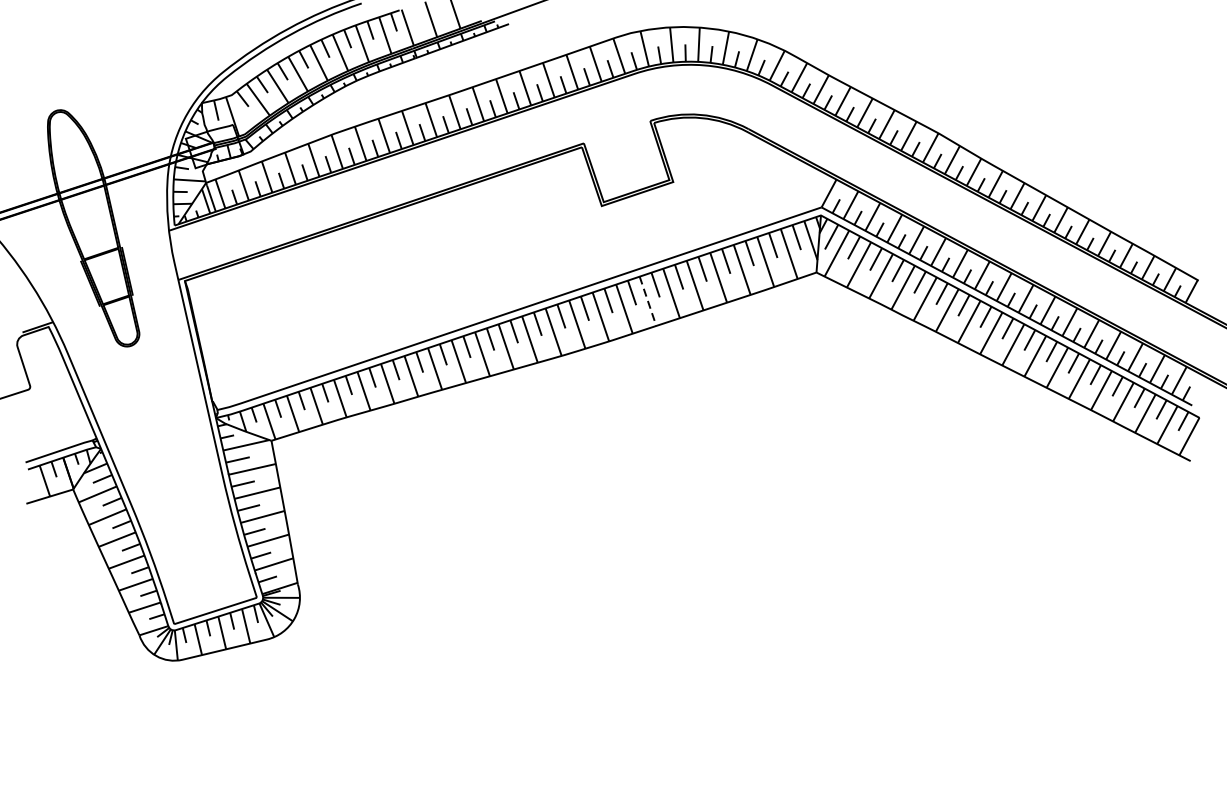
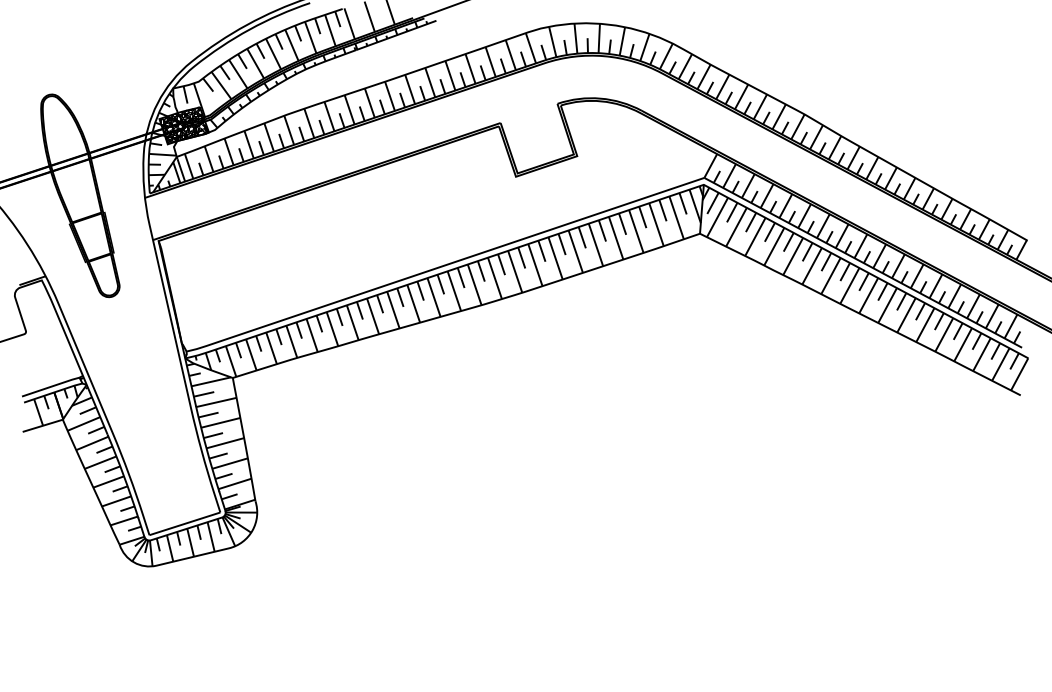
hatch: (213, 146) -> (183, 125), added
line: (647, 301) -> (555, 258), dashed -> solid

